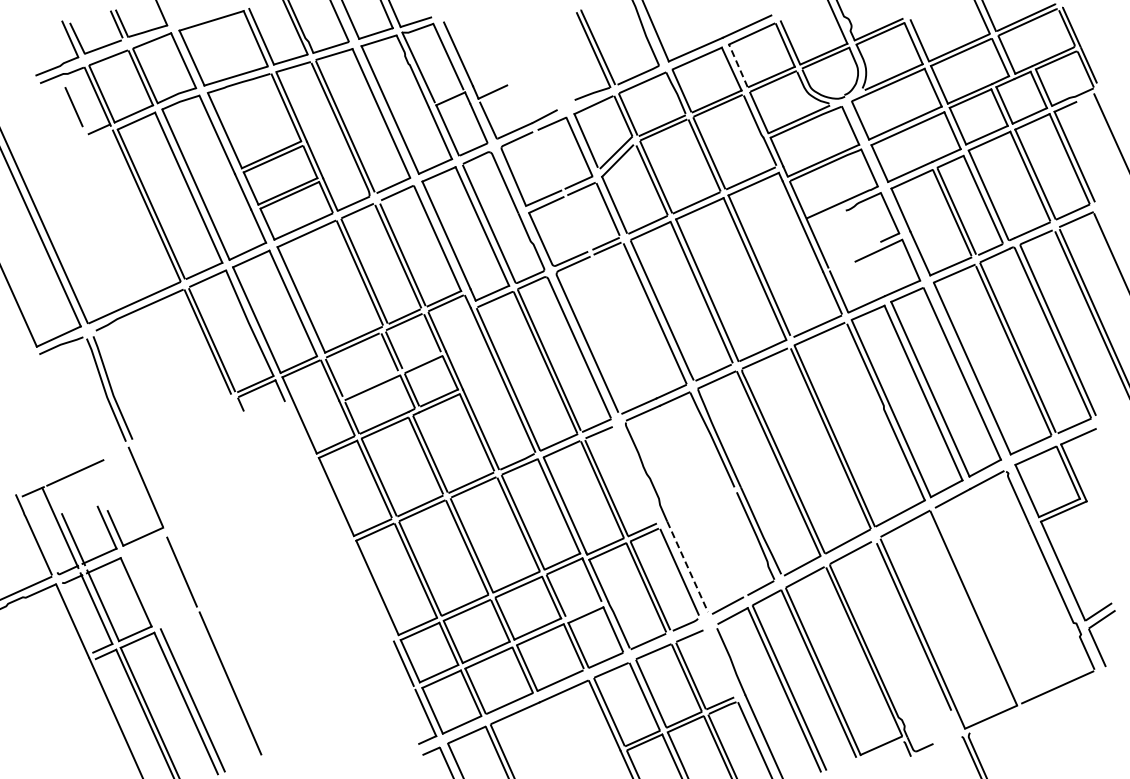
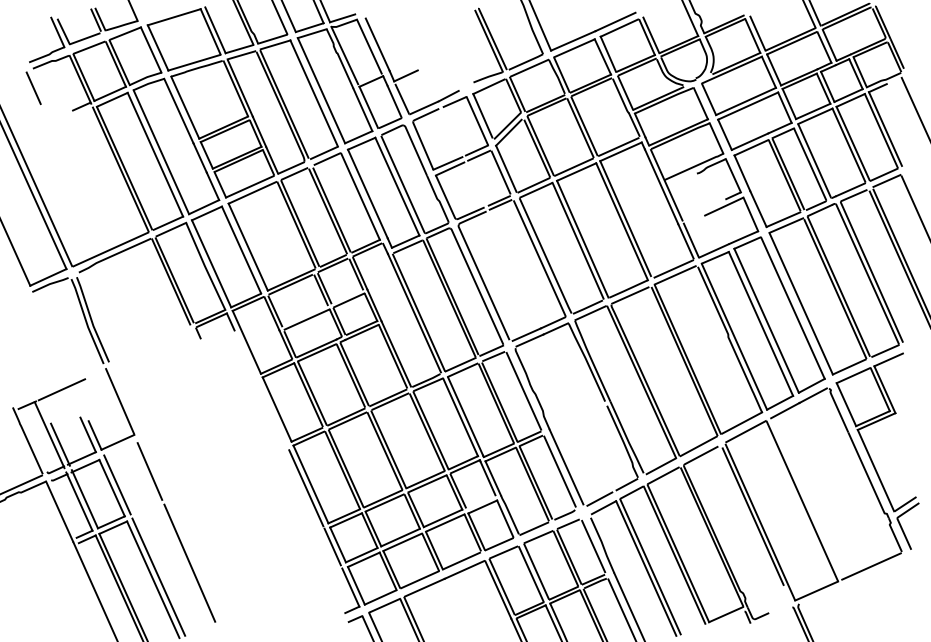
line: (738, 65) -> (608, 53), dashed -> solid
line: (73, 107) -> (33, 88), moved
line: (635, 474) -> (523, 391), added
line: (687, 566) -> (566, 466), dashed -> solid
line: (142, 588) -> (117, 484), added
line: (371, 592) -> (306, 488), added
line: (720, 663) -> (593, 546), added

